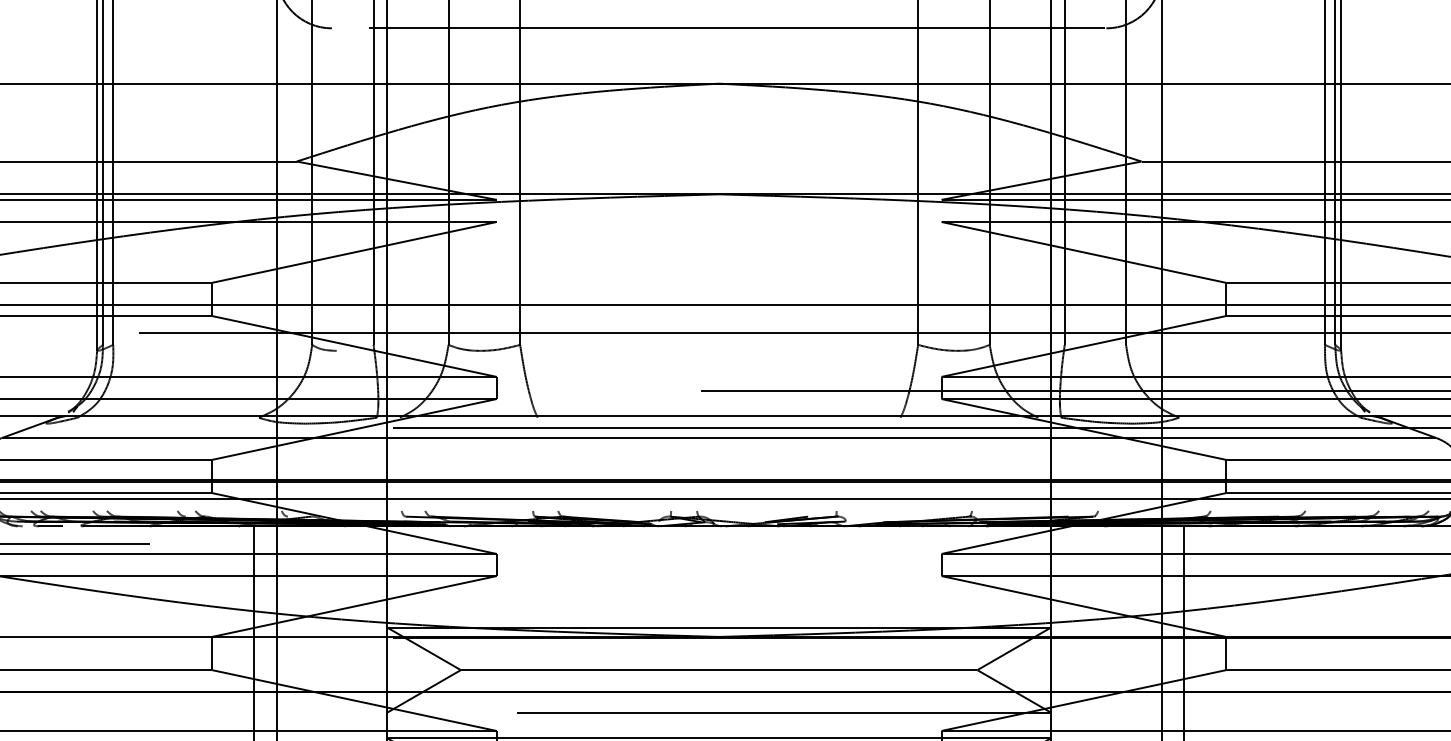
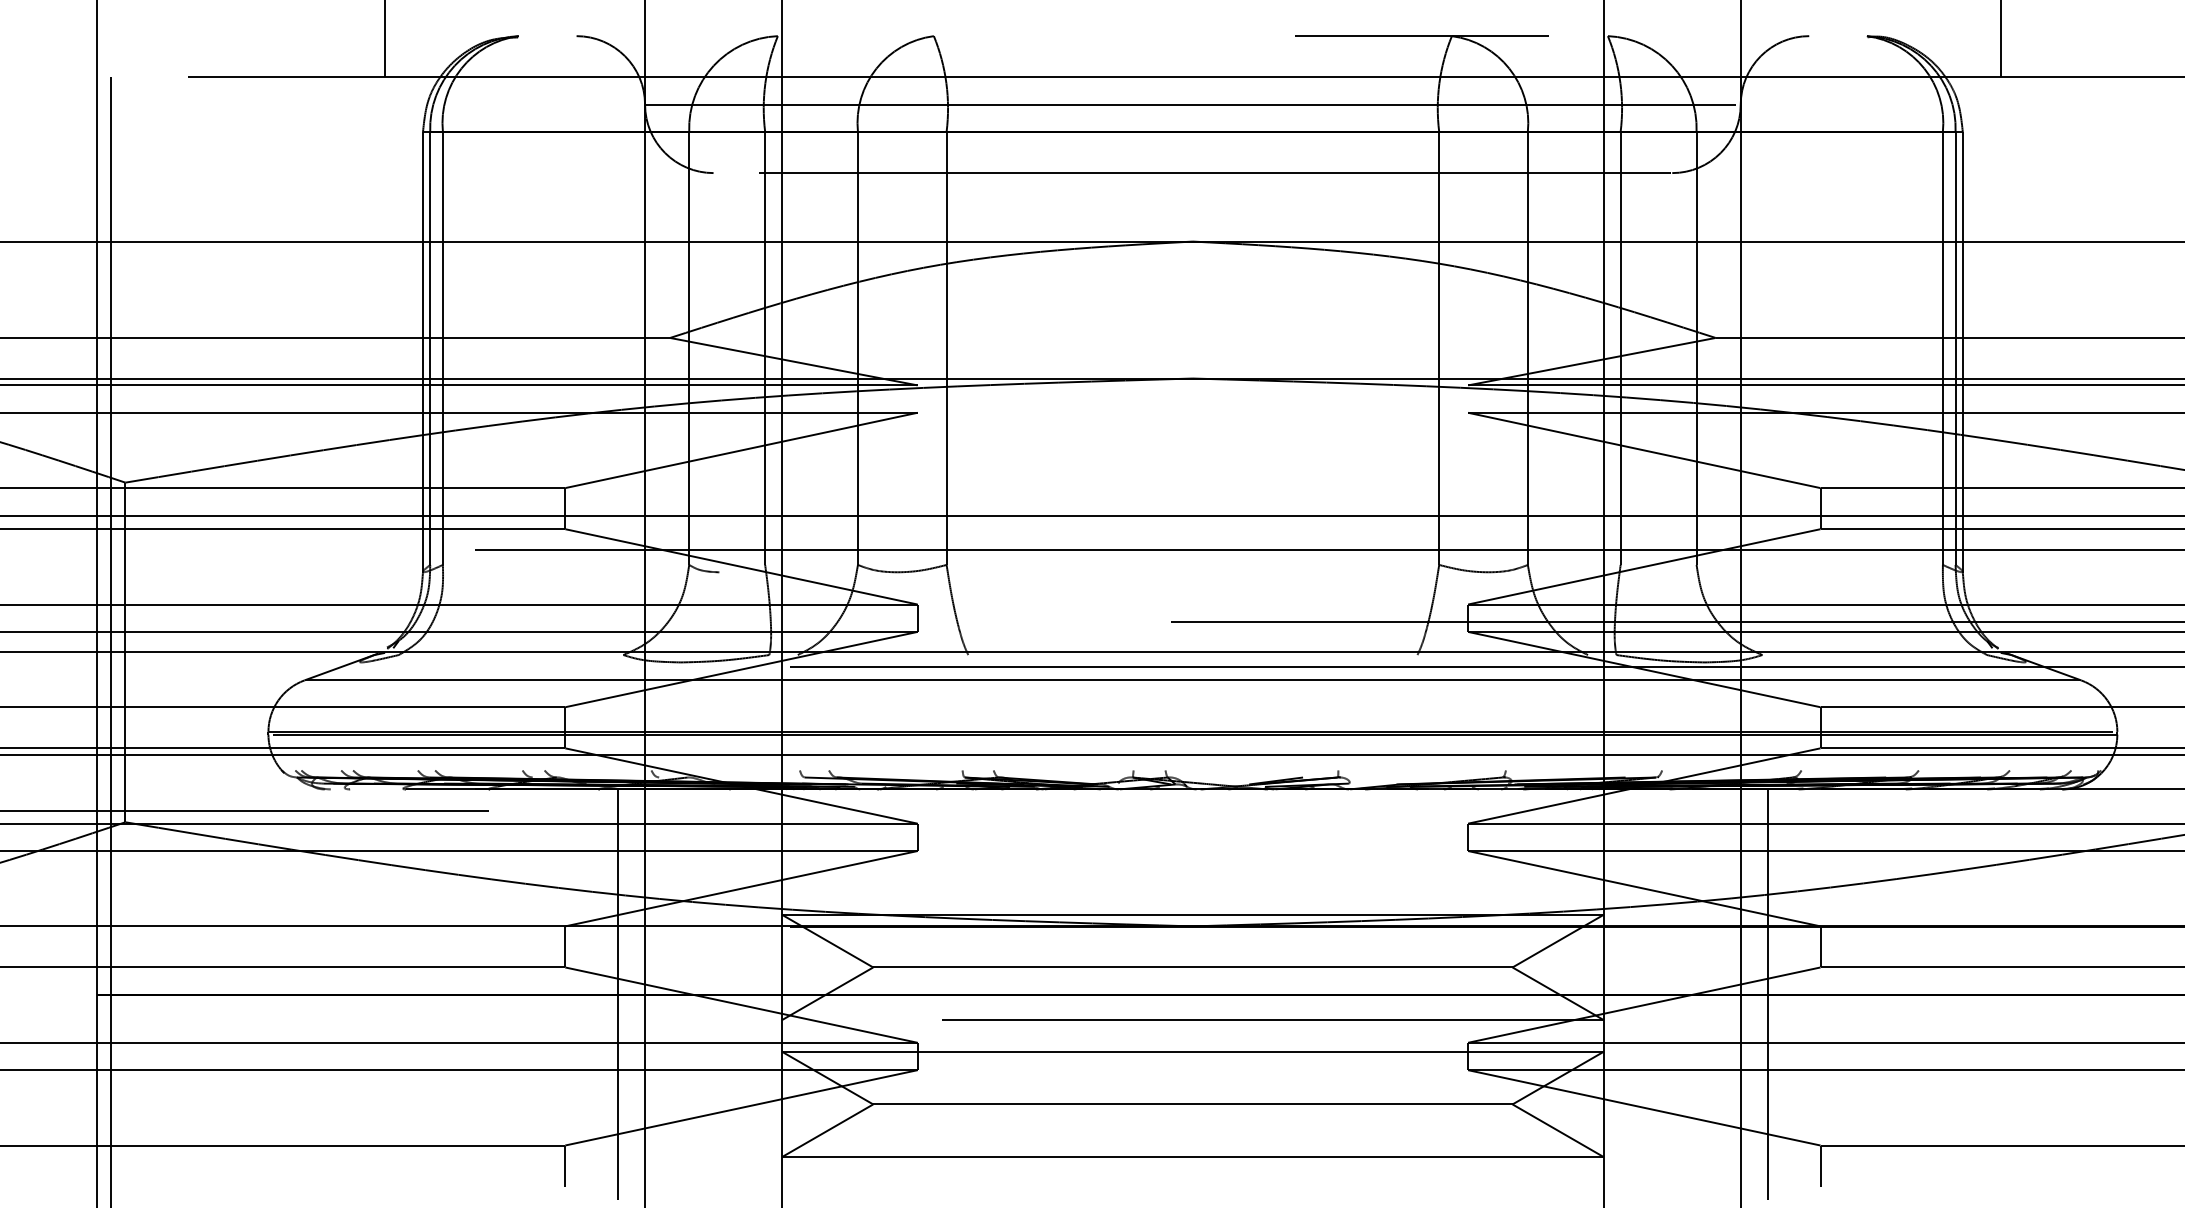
line: (50, 526) -> (365, 789), removed

